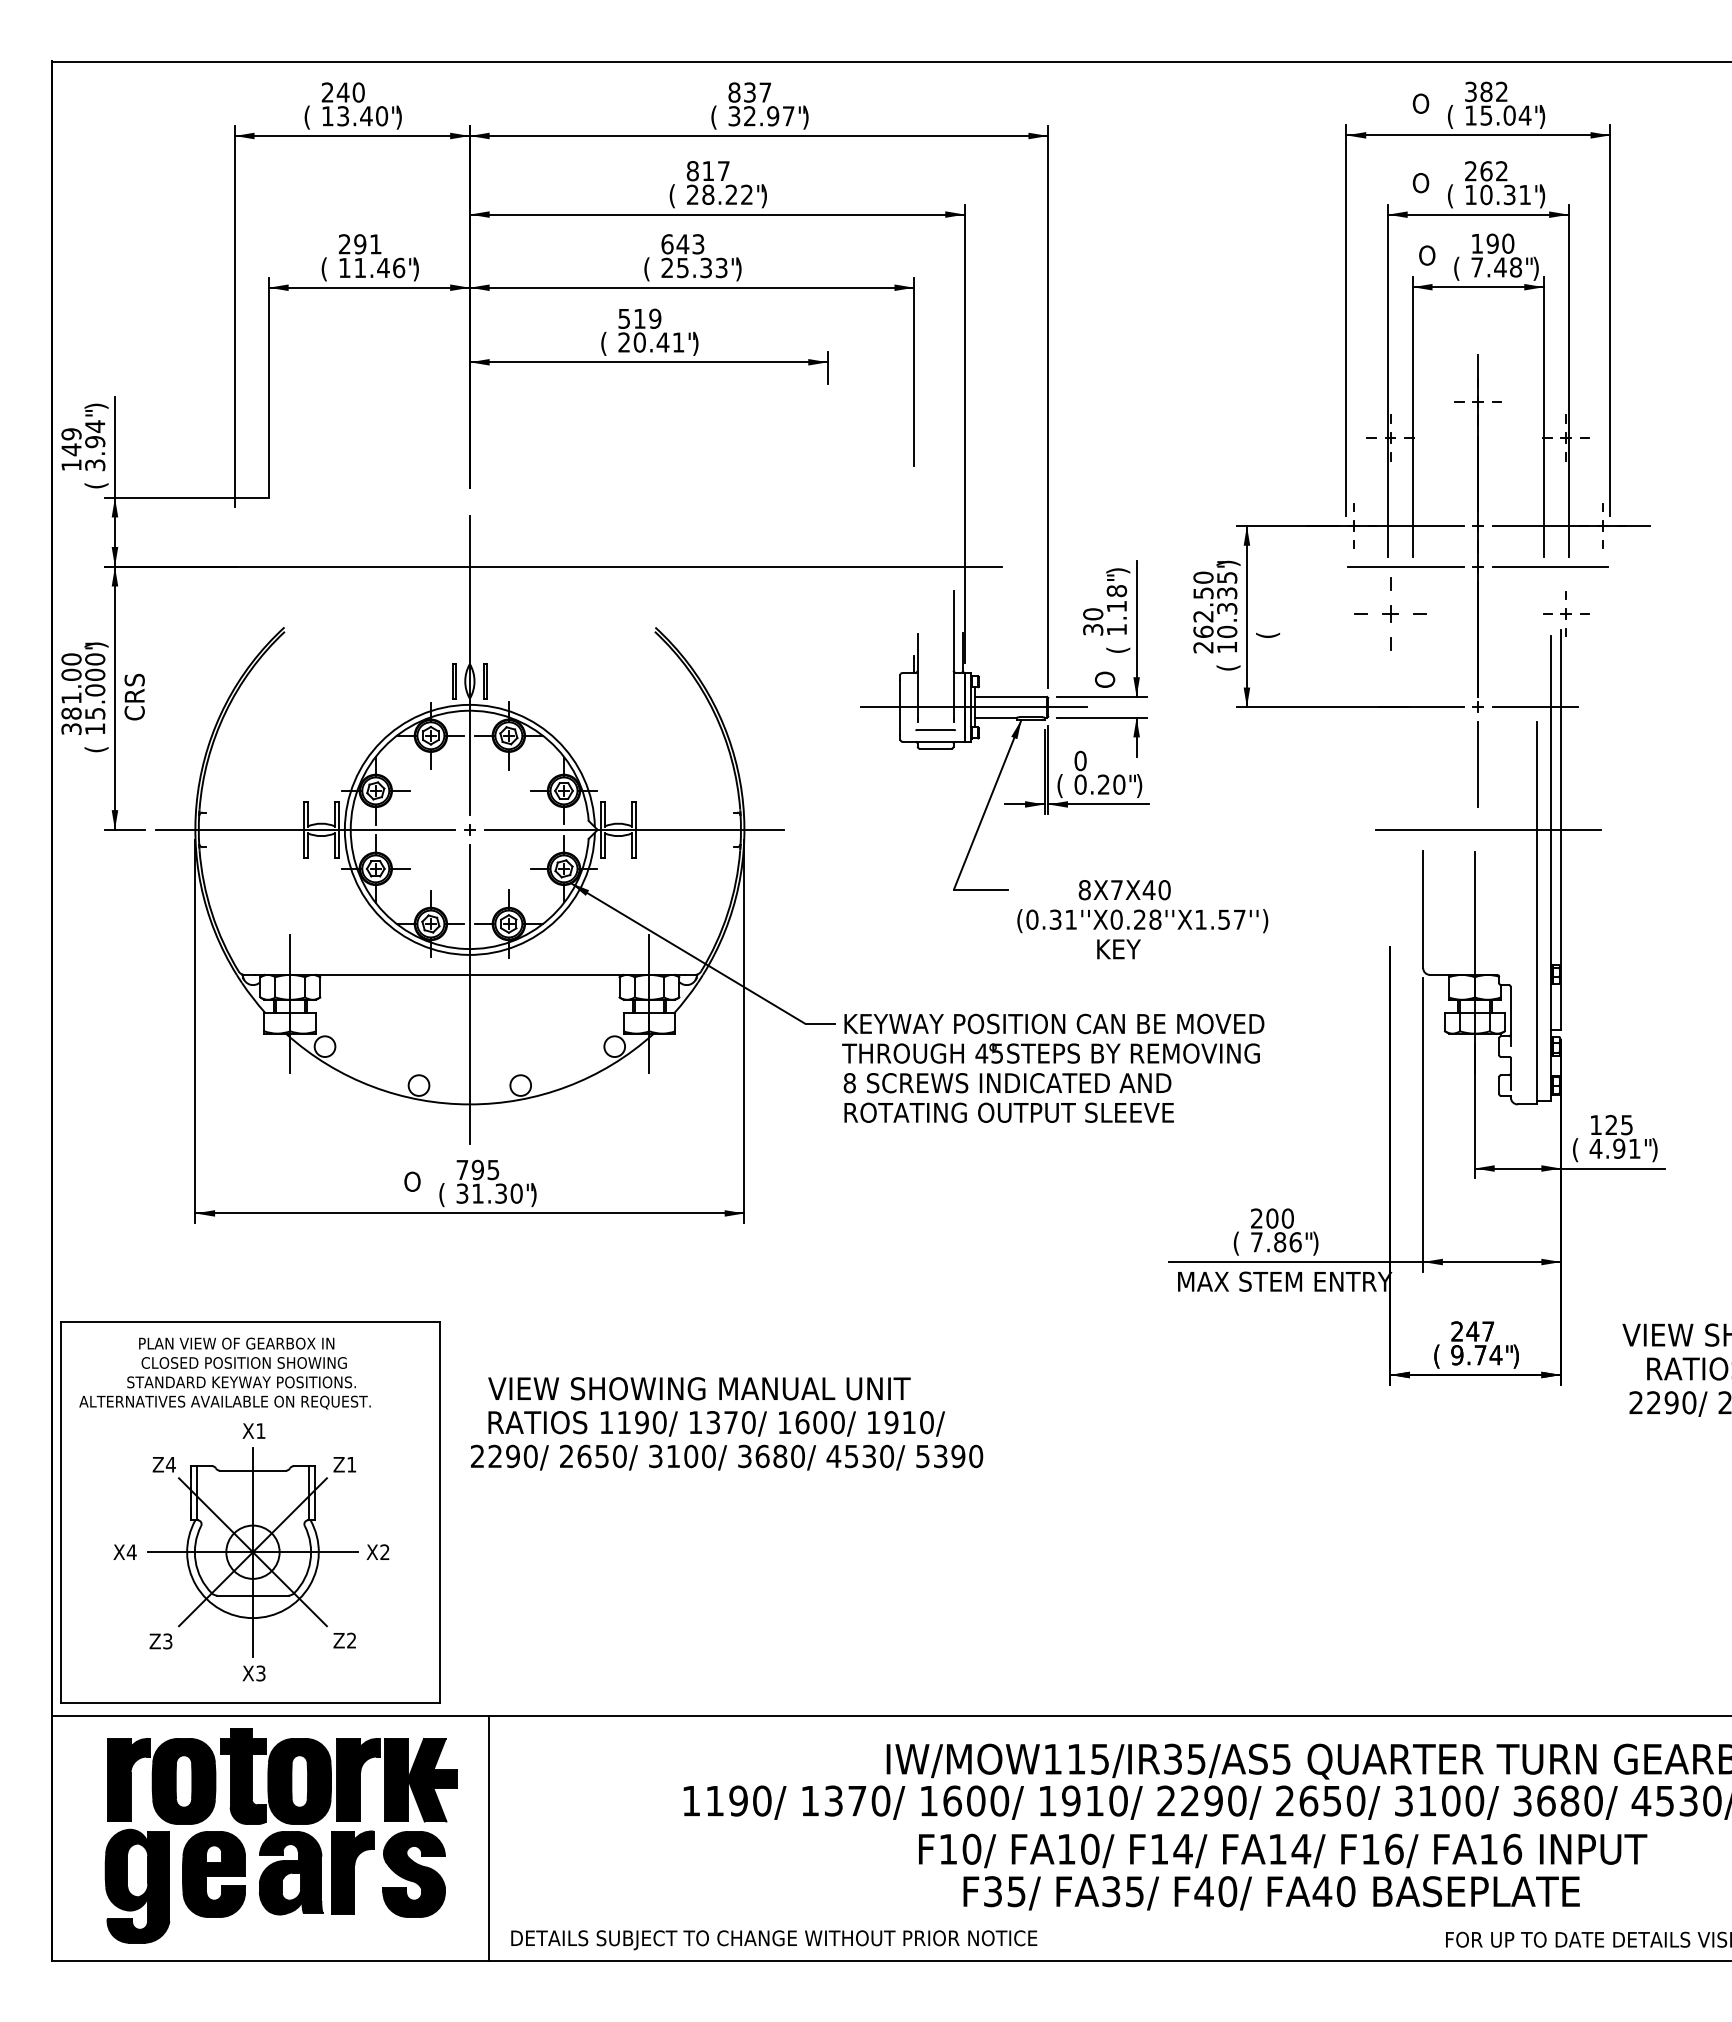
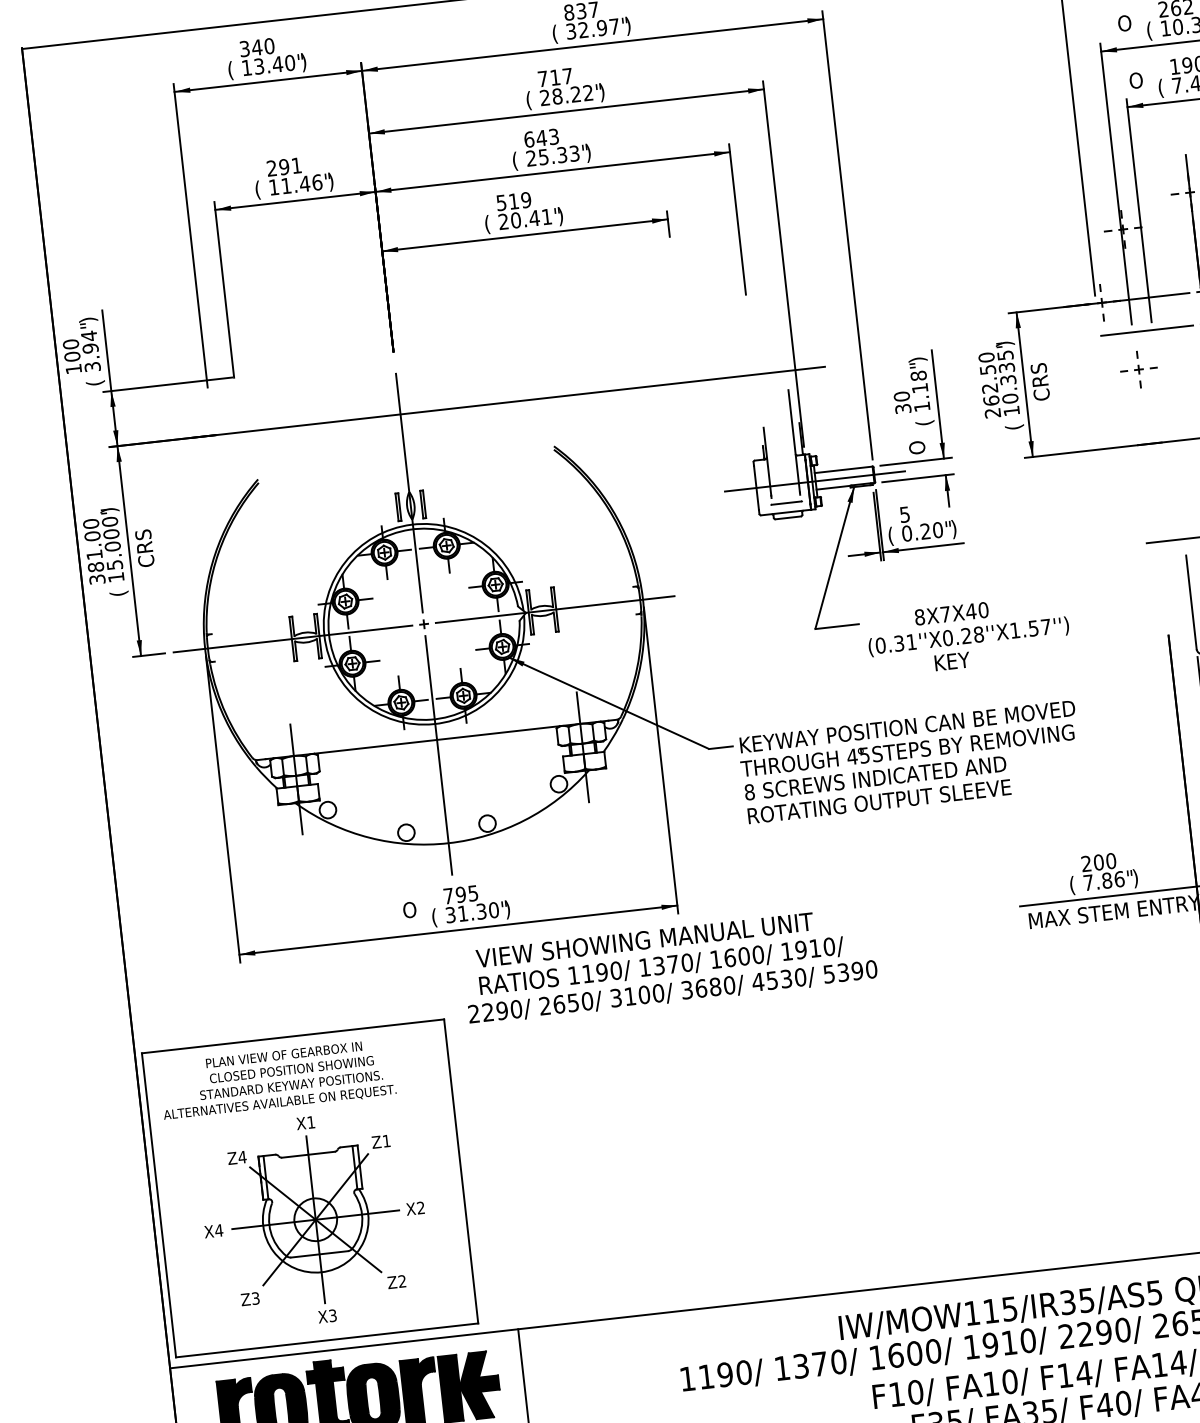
text: (327, 92) -> (244, 48), 240 -> 340
text: (692, 171) -> (542, 79), 817 -> 717
text: (71, 442) -> (71, 350), 149 -> 100
part: (1390, 613) -> (1138, 369), size x0.62
text: (1268, 615) -> (1041, 381), ( -> CRS
text: (1080, 760) -> (904, 514), 0 -> 5
text: (727, 1423) -> (670, 965), moved

